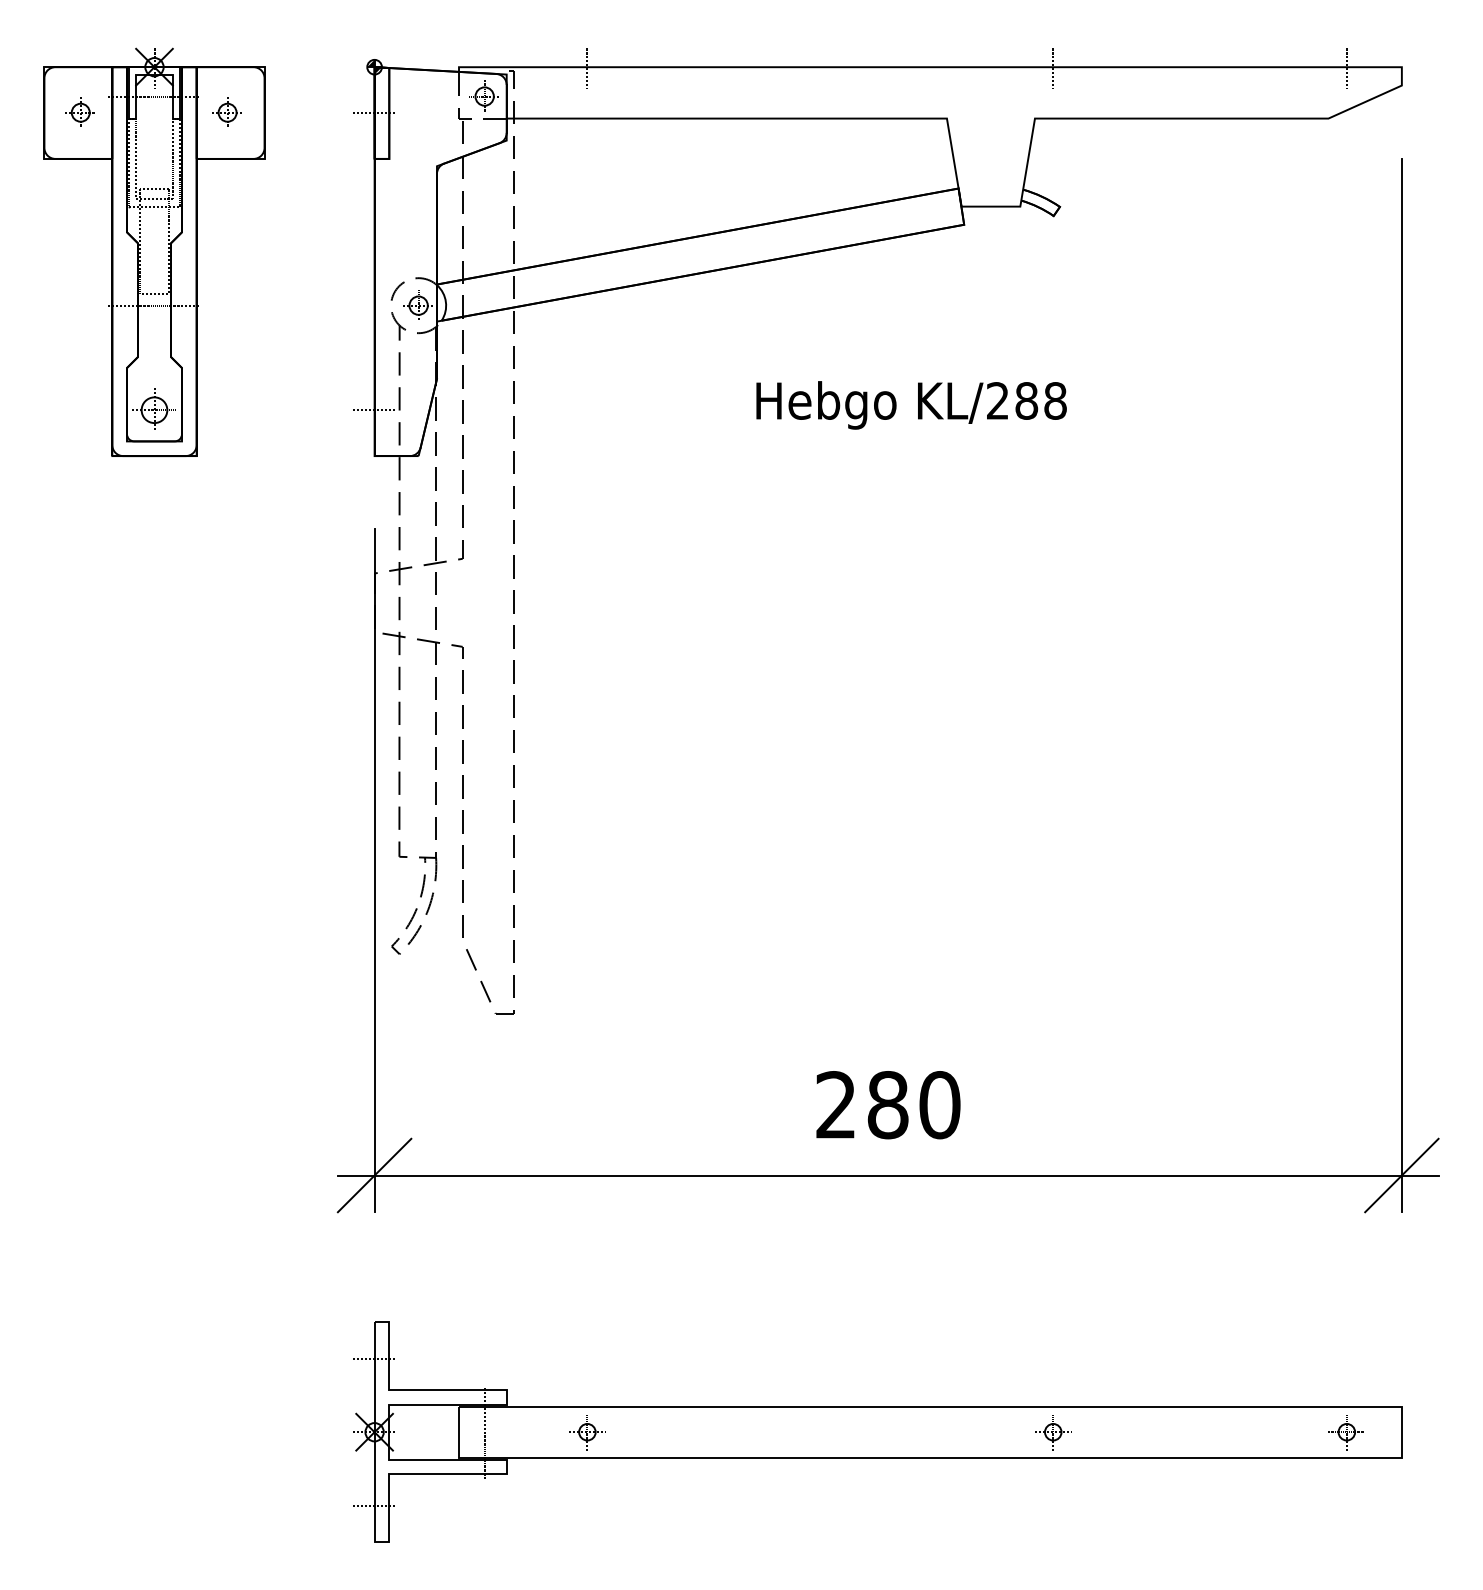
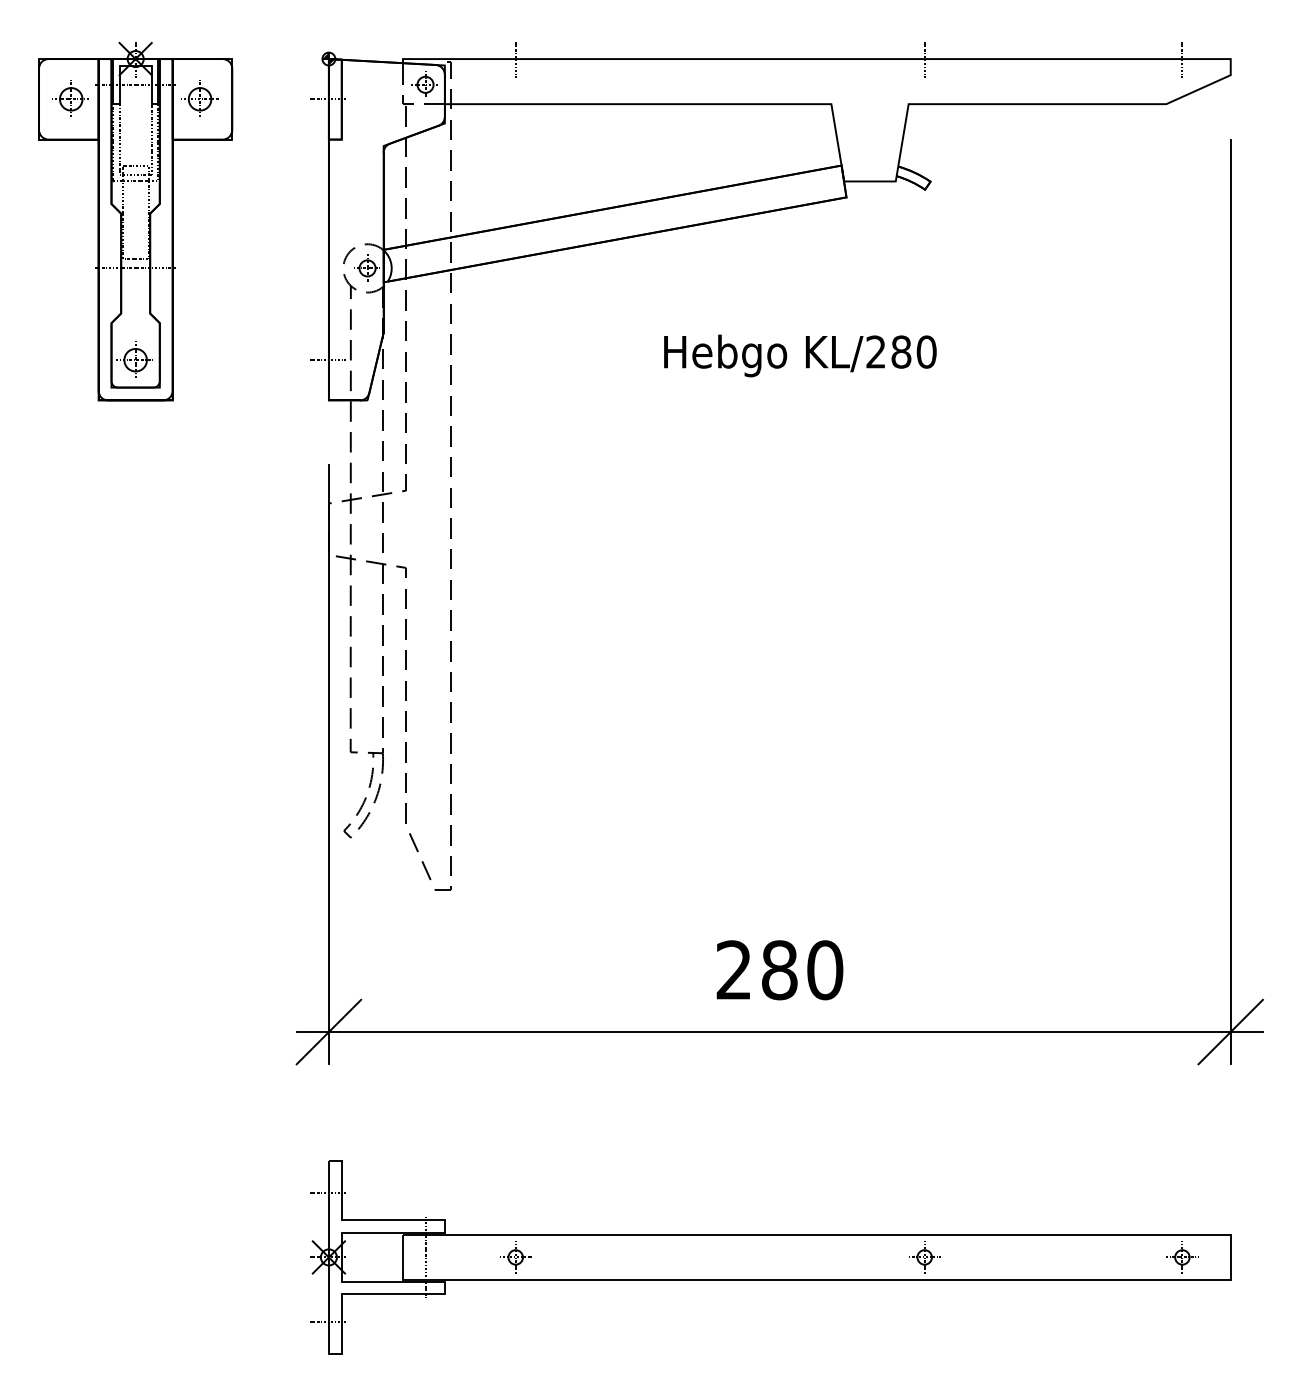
part: (79, 111) -> (69, 97), size x1.43
part: (226, 111) -> (198, 97), size x1.43
text: (1055, 400) -> (926, 351), KL/288 -> KL/280

